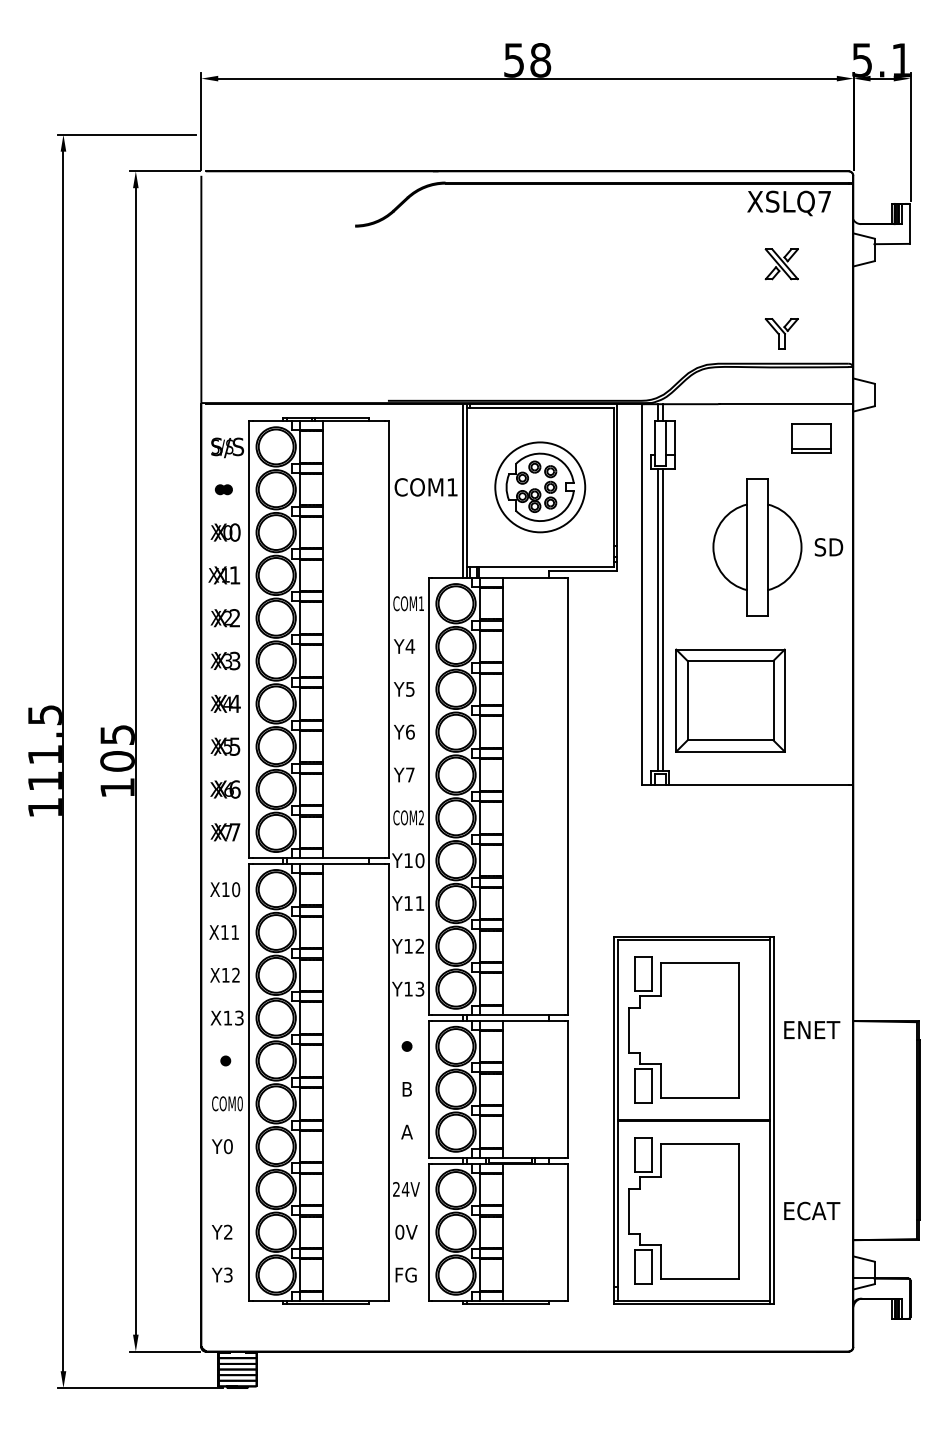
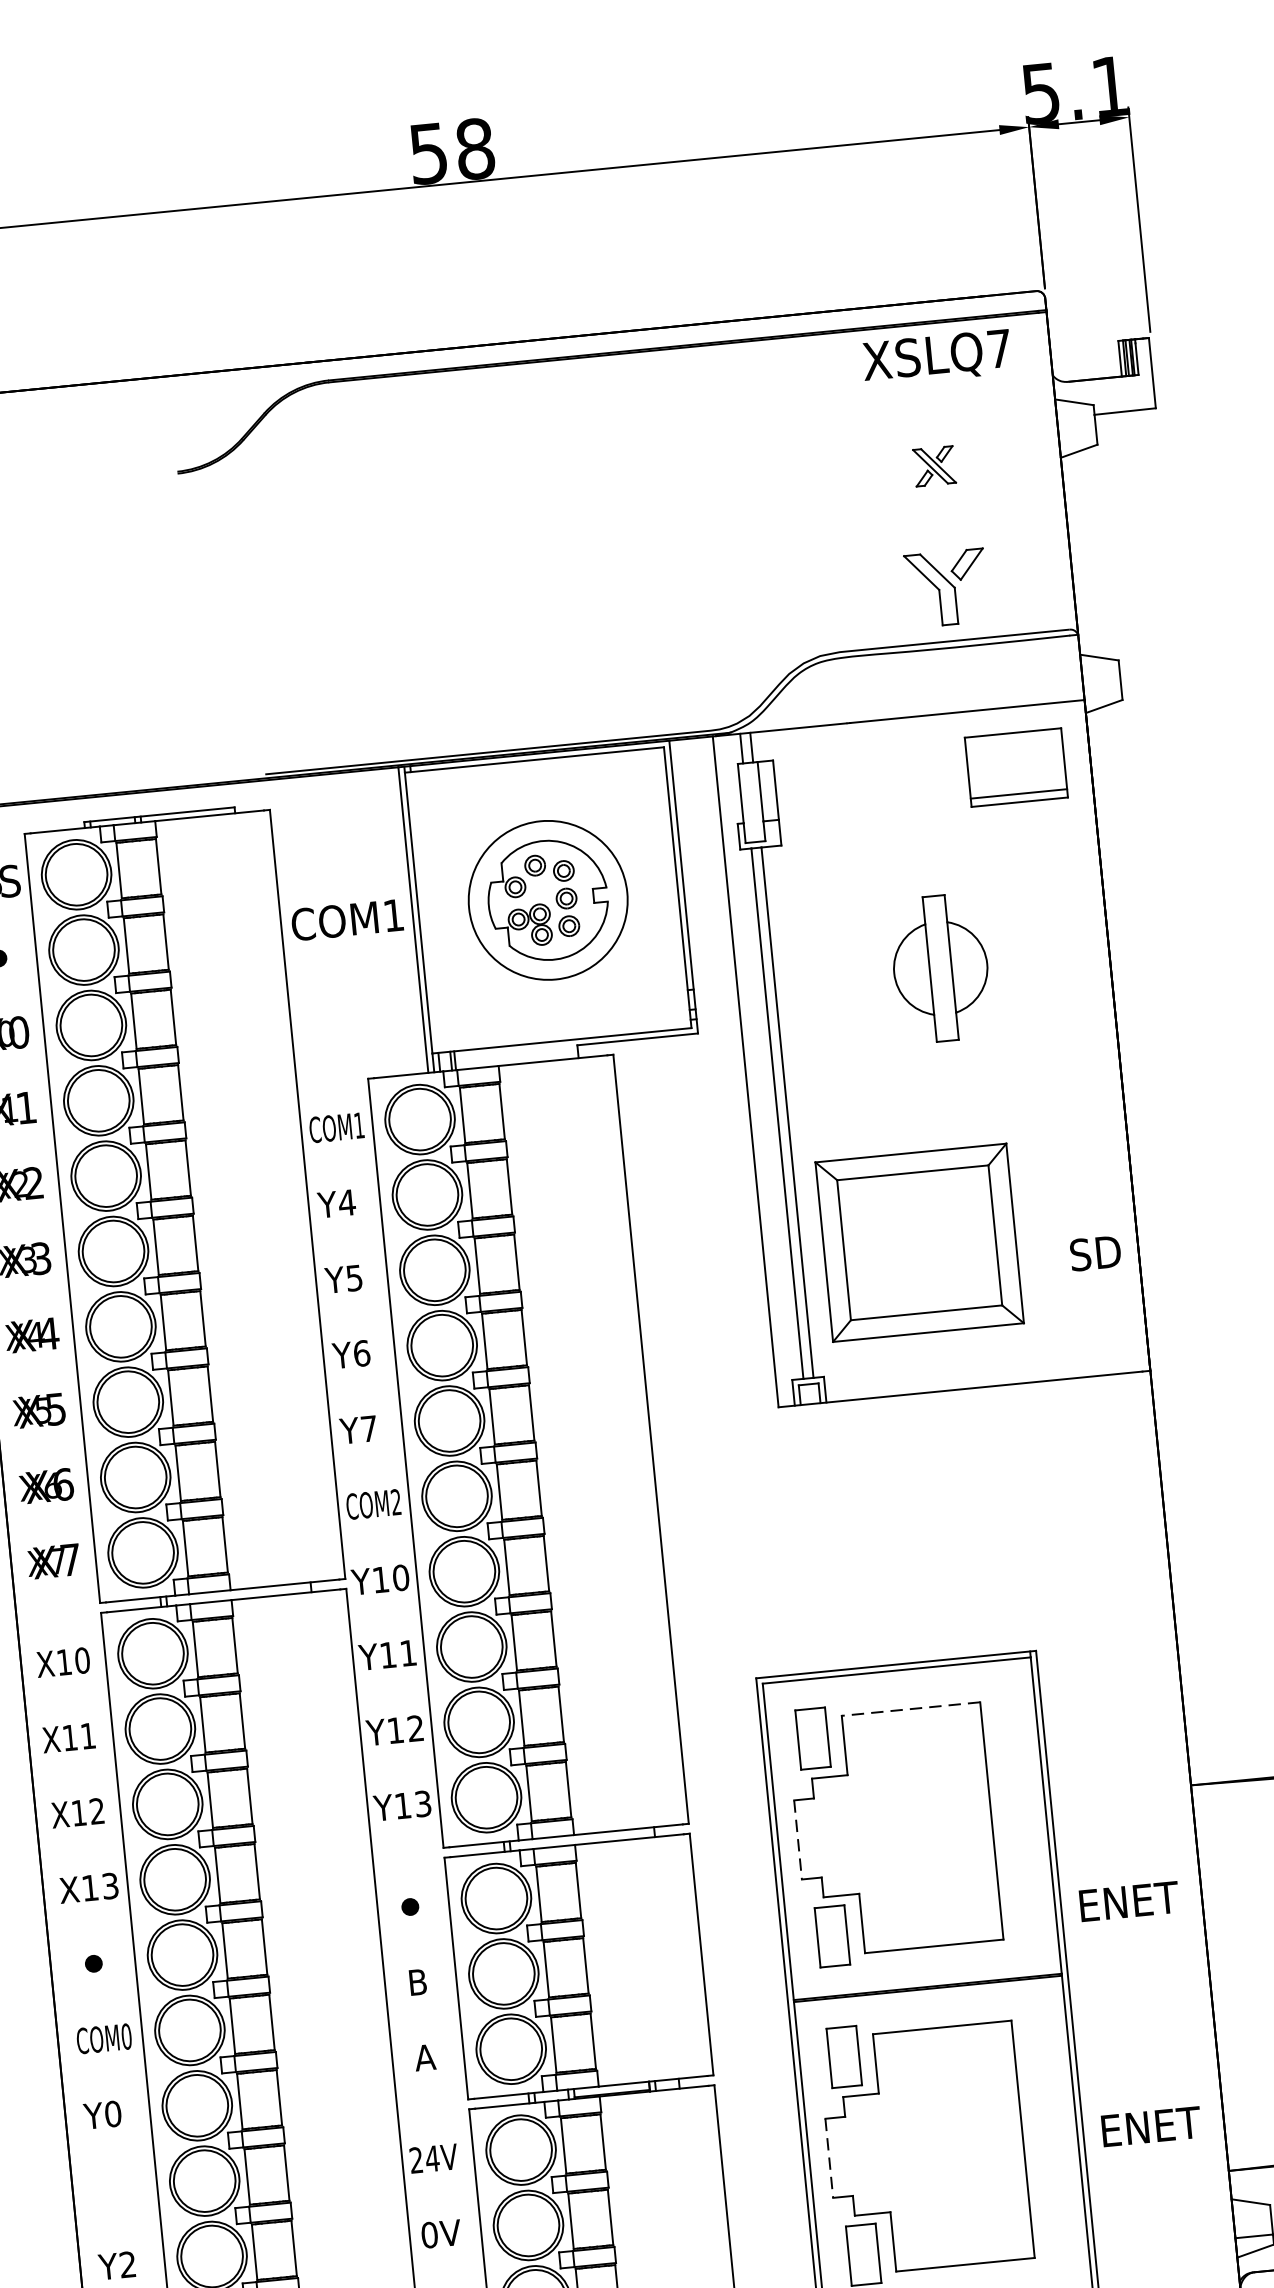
part: (781, 264) -> (934, 466), size x0.7
part: (781, 333) -> (946, 588), size x1.4
part: (811, 438) -> (1016, 767), size x1.4
part: (757, 547) -> (940, 968), size x0.6
text: (828, 547) -> (1094, 1253), moved
line: (699, 962) -> (910, 1708), solid -> dashed
text: (812, 1029) -> (1129, 1900), moved
line: (629, 1030) -> (798, 1840), solid -> dashed
text: (811, 1210) -> (1150, 2125), ECAT -> ENET
line: (629, 1211) -> (830, 2158), solid -> dashed

